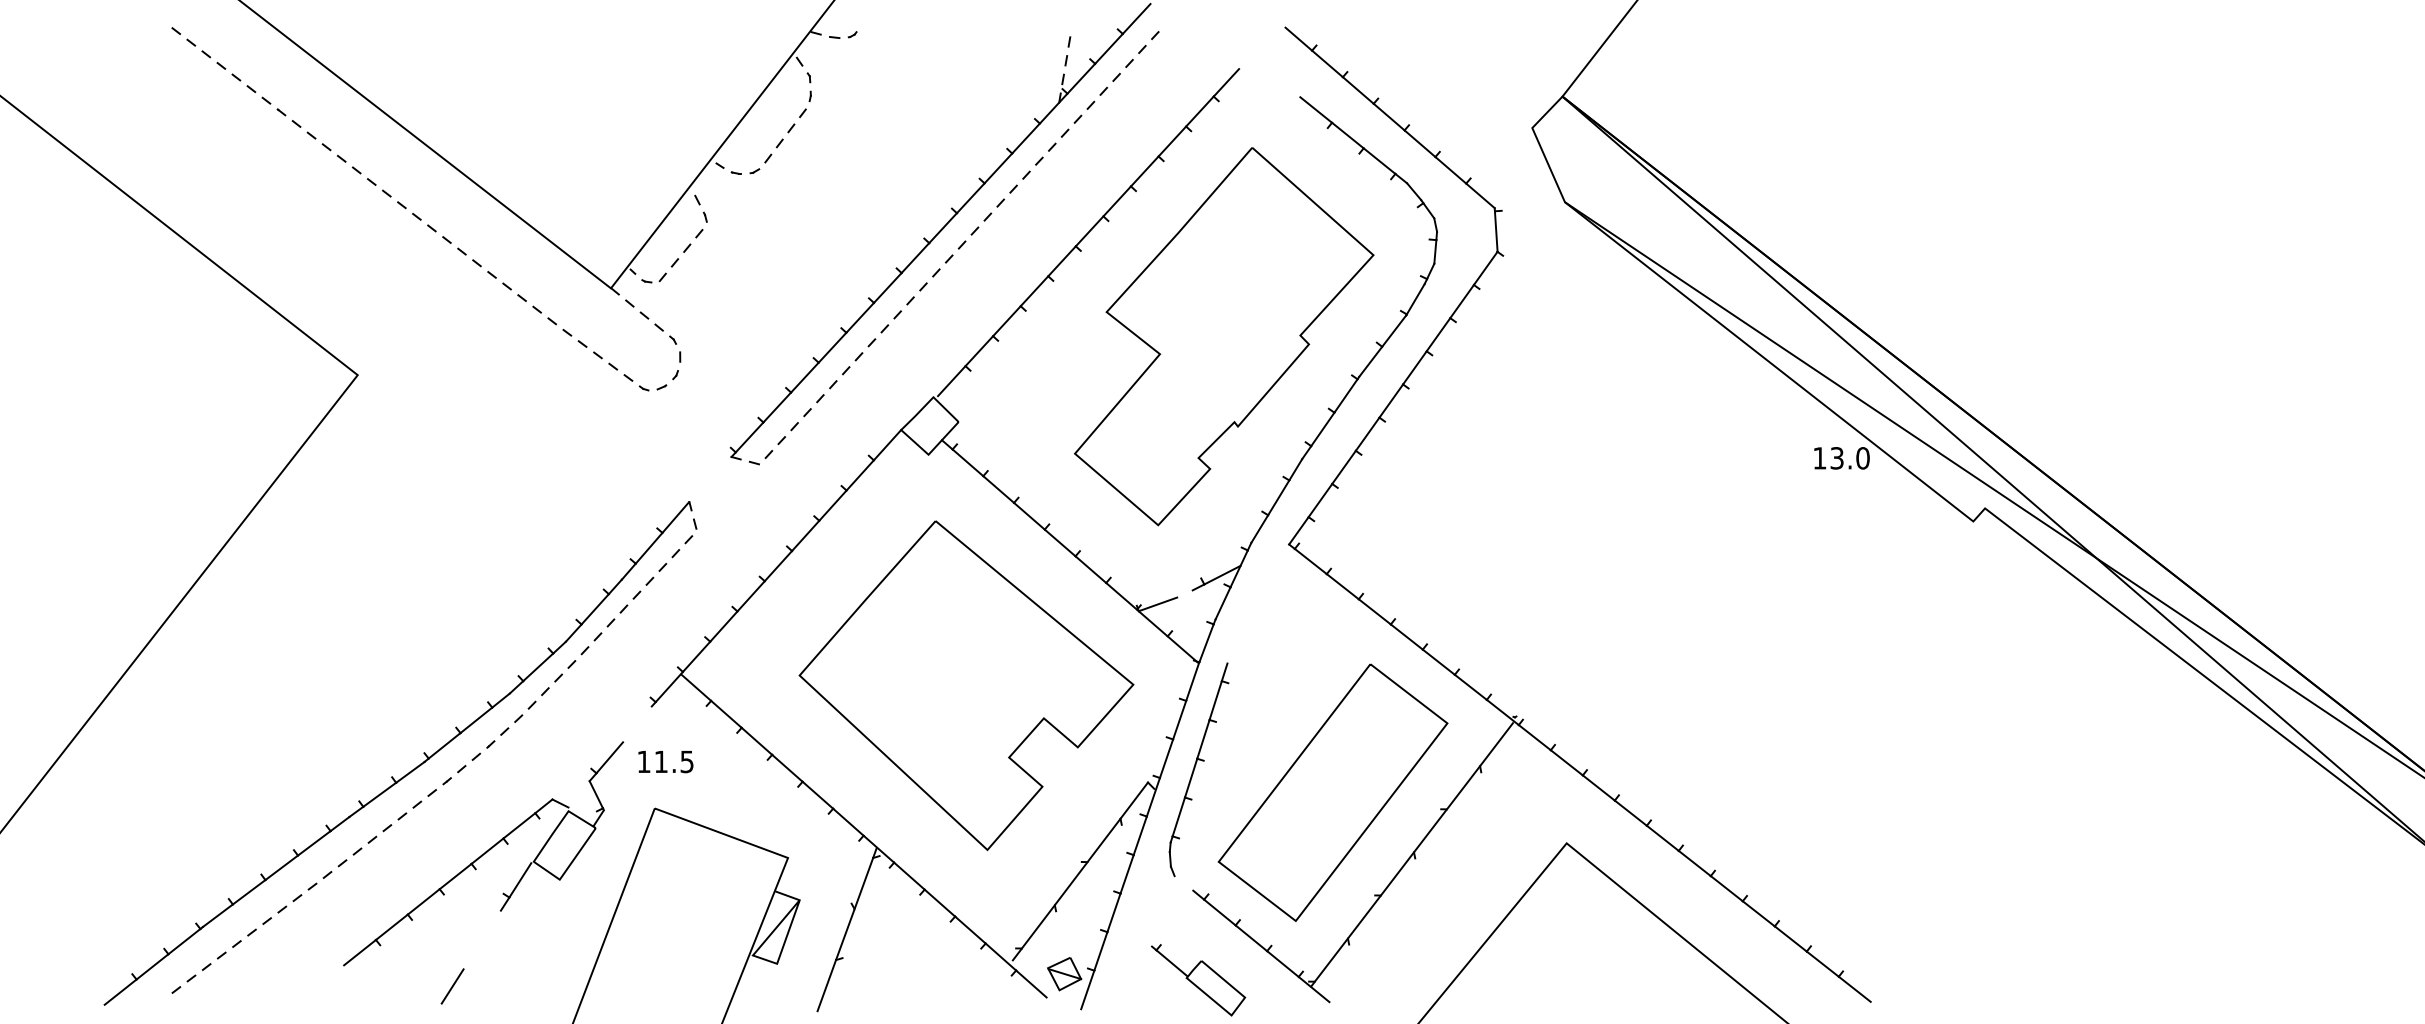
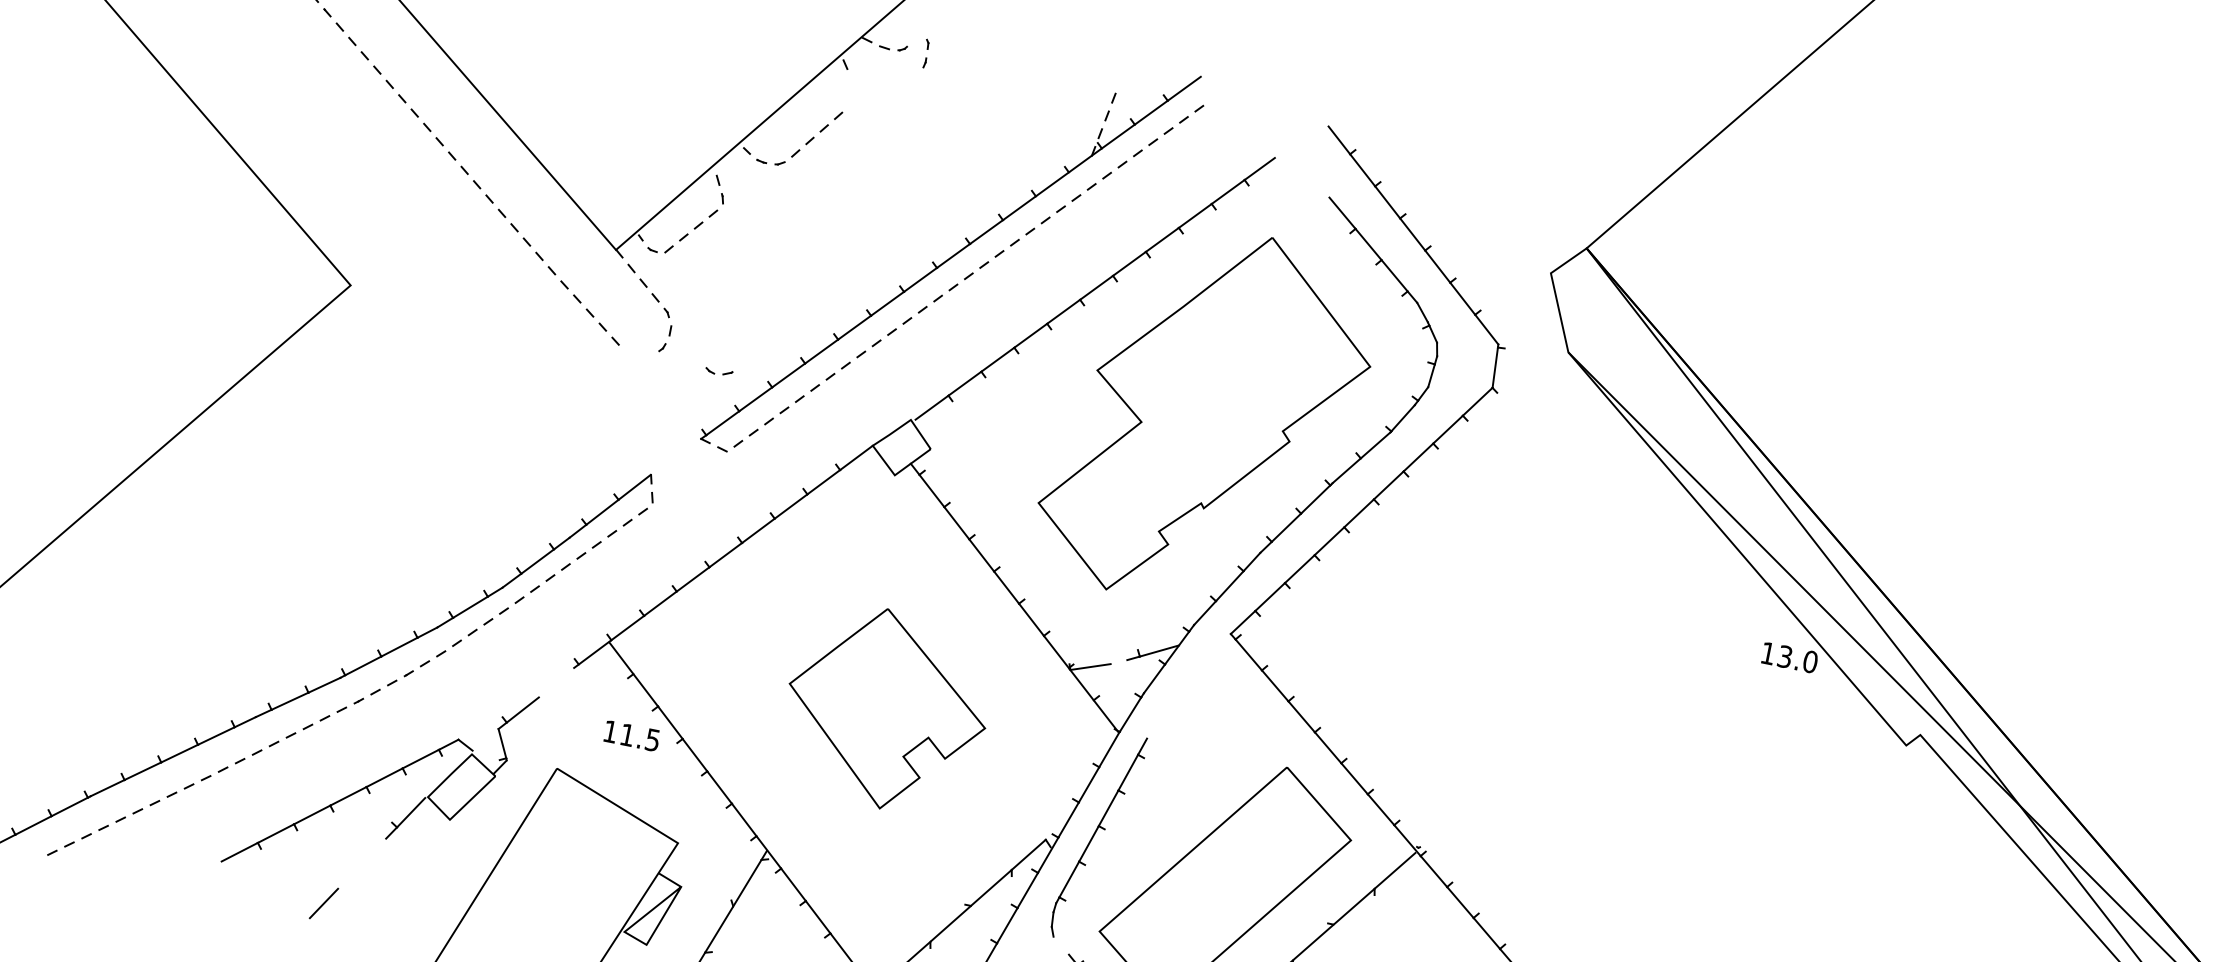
part: (808, 86) -> (925, 52), moved
part: (652, 387) -> (718, 371), moved
part: (966, 685) -> (886, 709), size x0.6
text: (665, 762) -> (631, 736), moved

